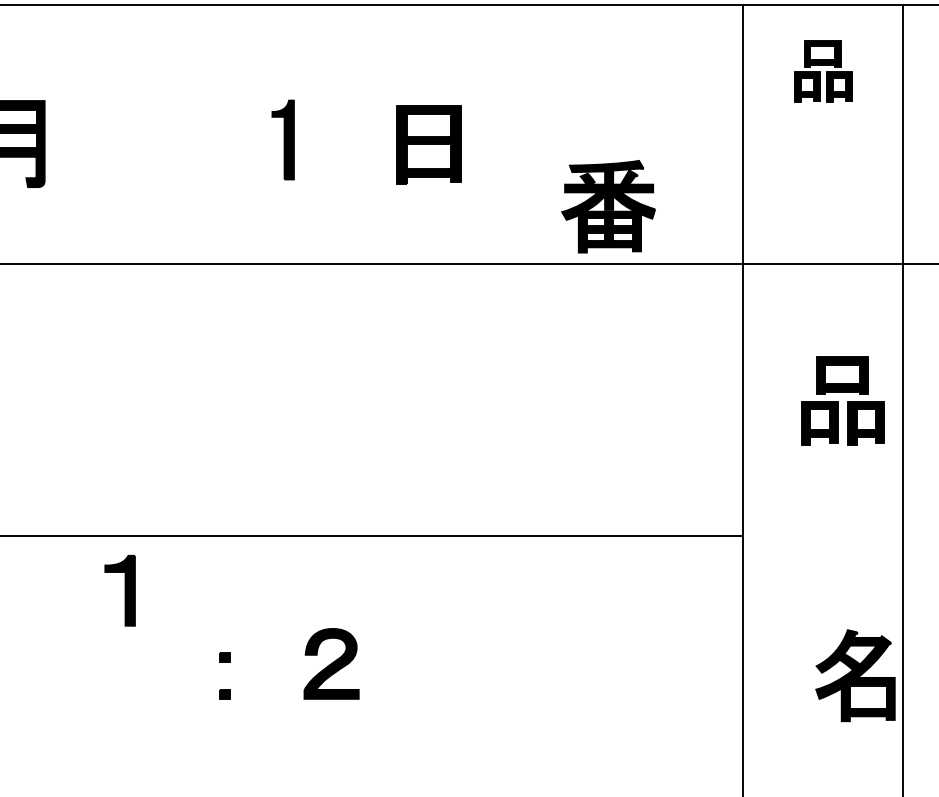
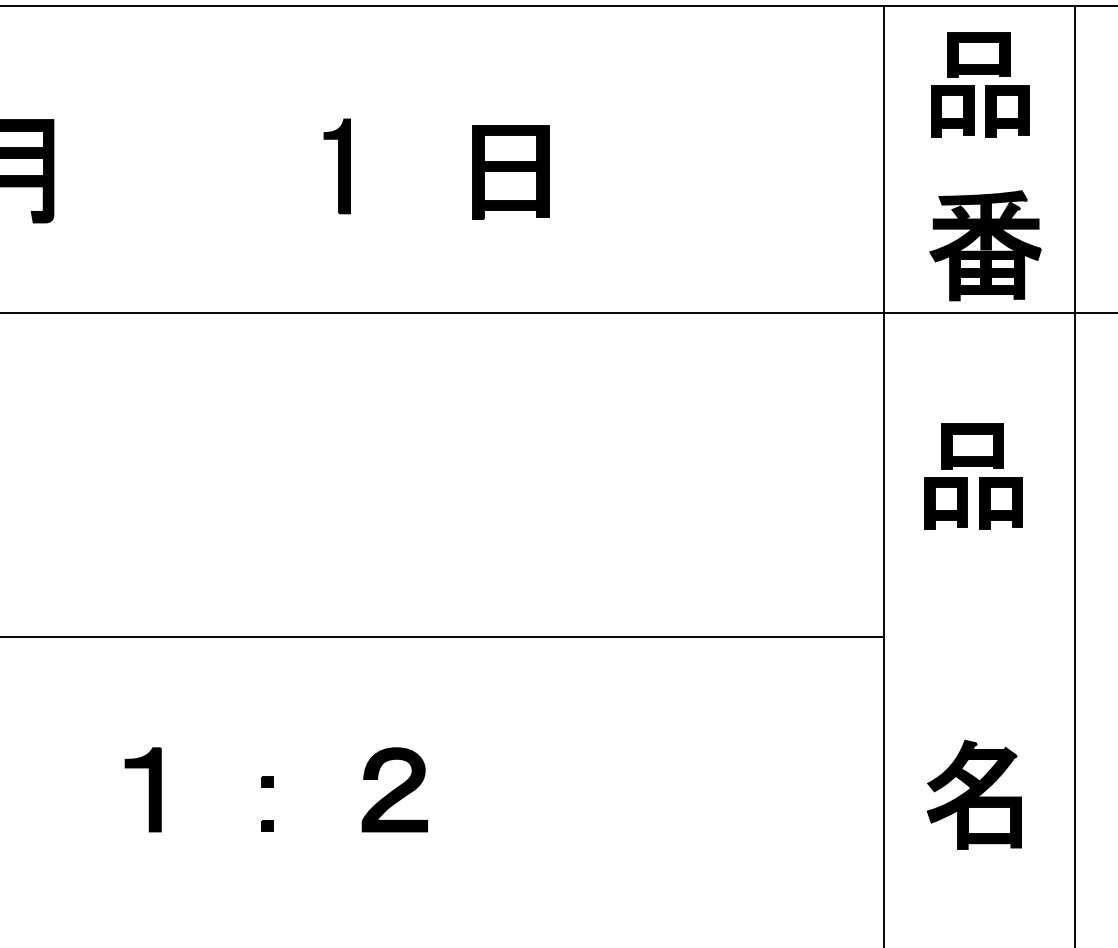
part: (823, 71) -> (980, 84), size x1.43
part: (608, 206) -> (985, 245), moved
part: (837, 401) -> (967, 477), moved
part: (119, 590) -> (142, 789), moved
part: (854, 675) -> (973, 794), moved

